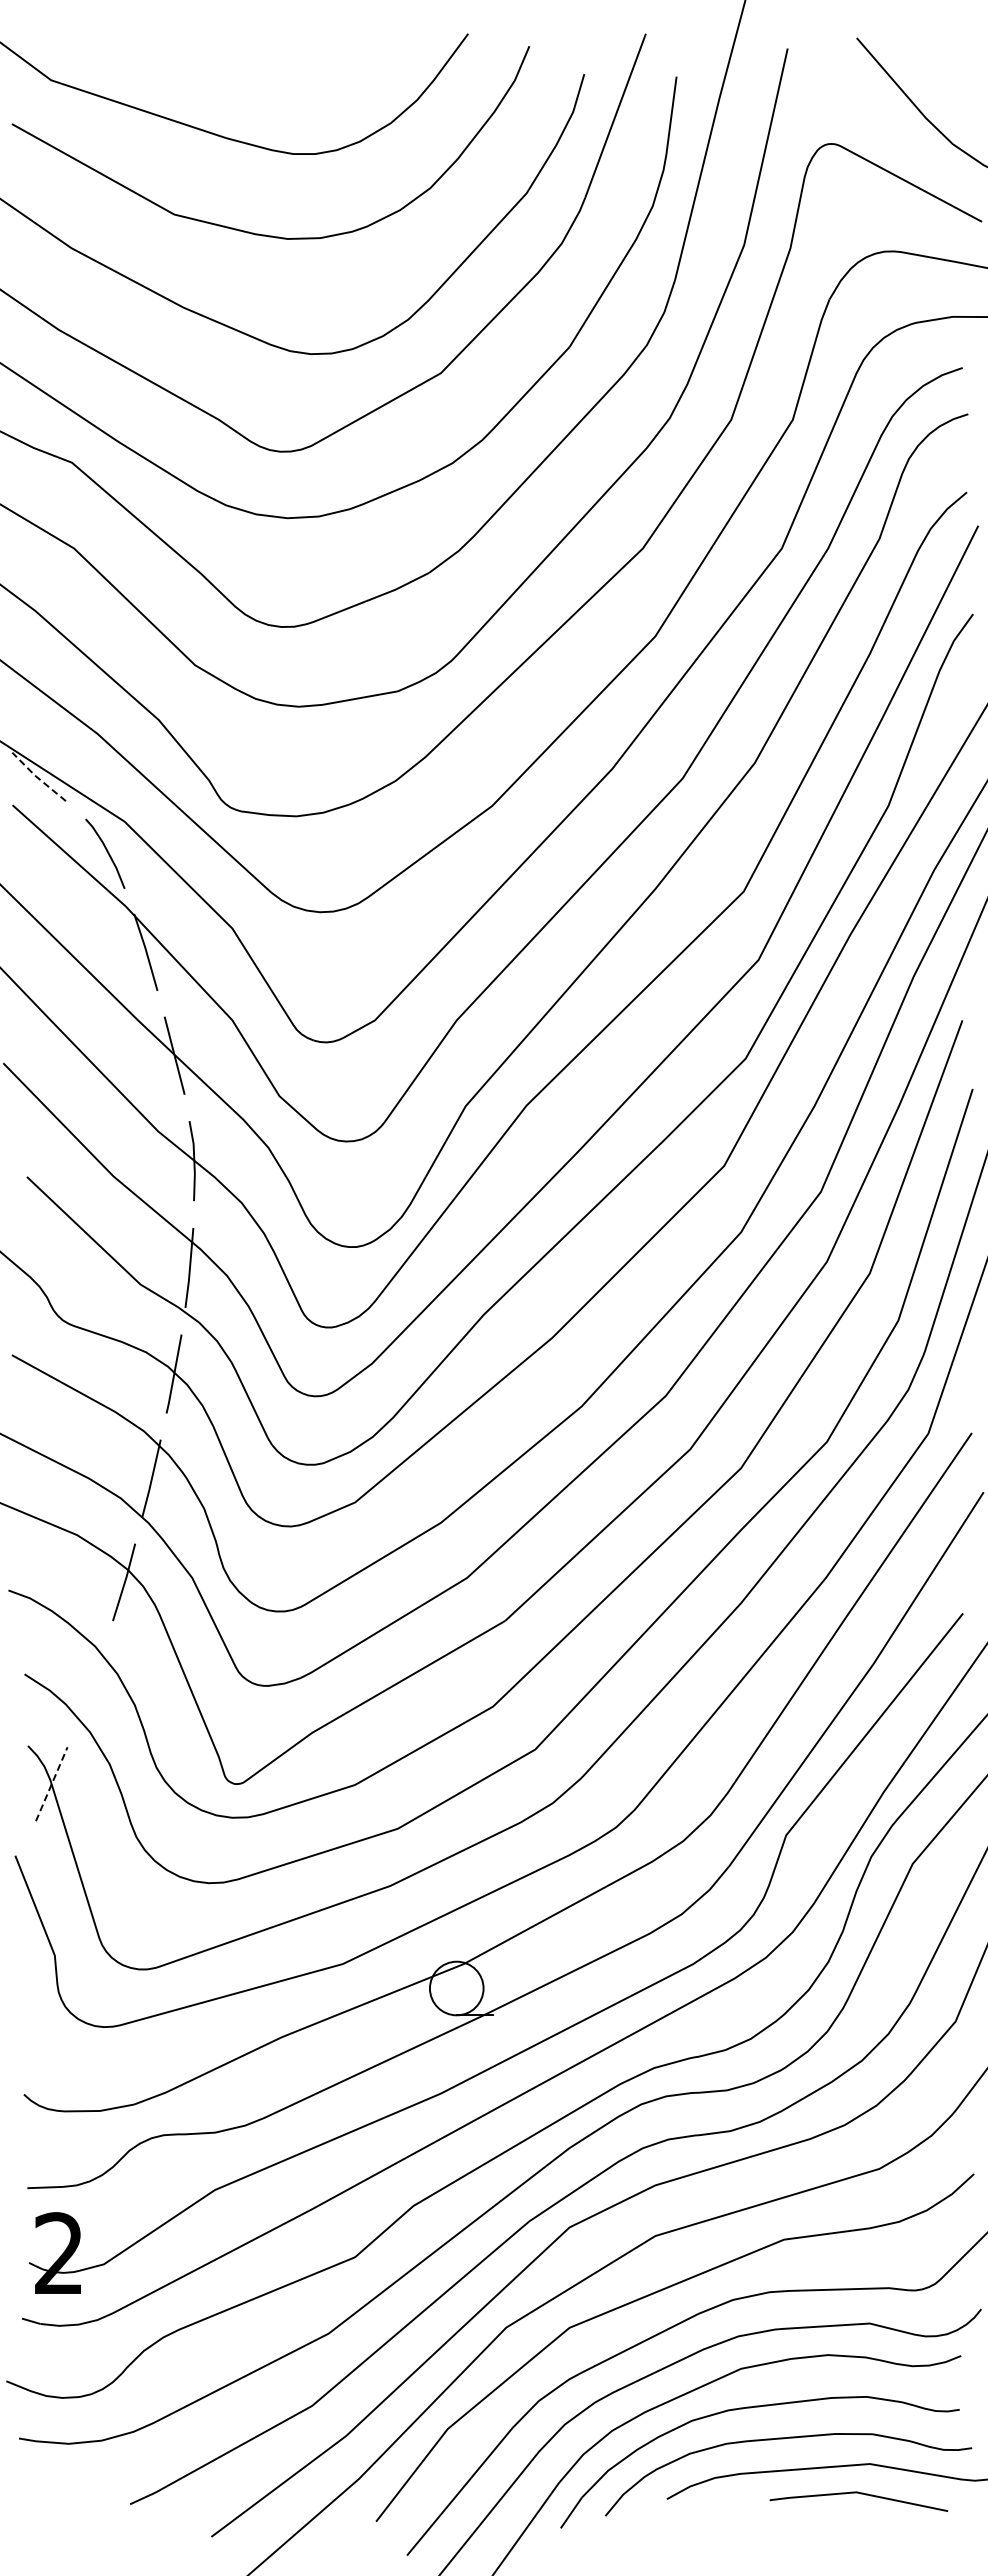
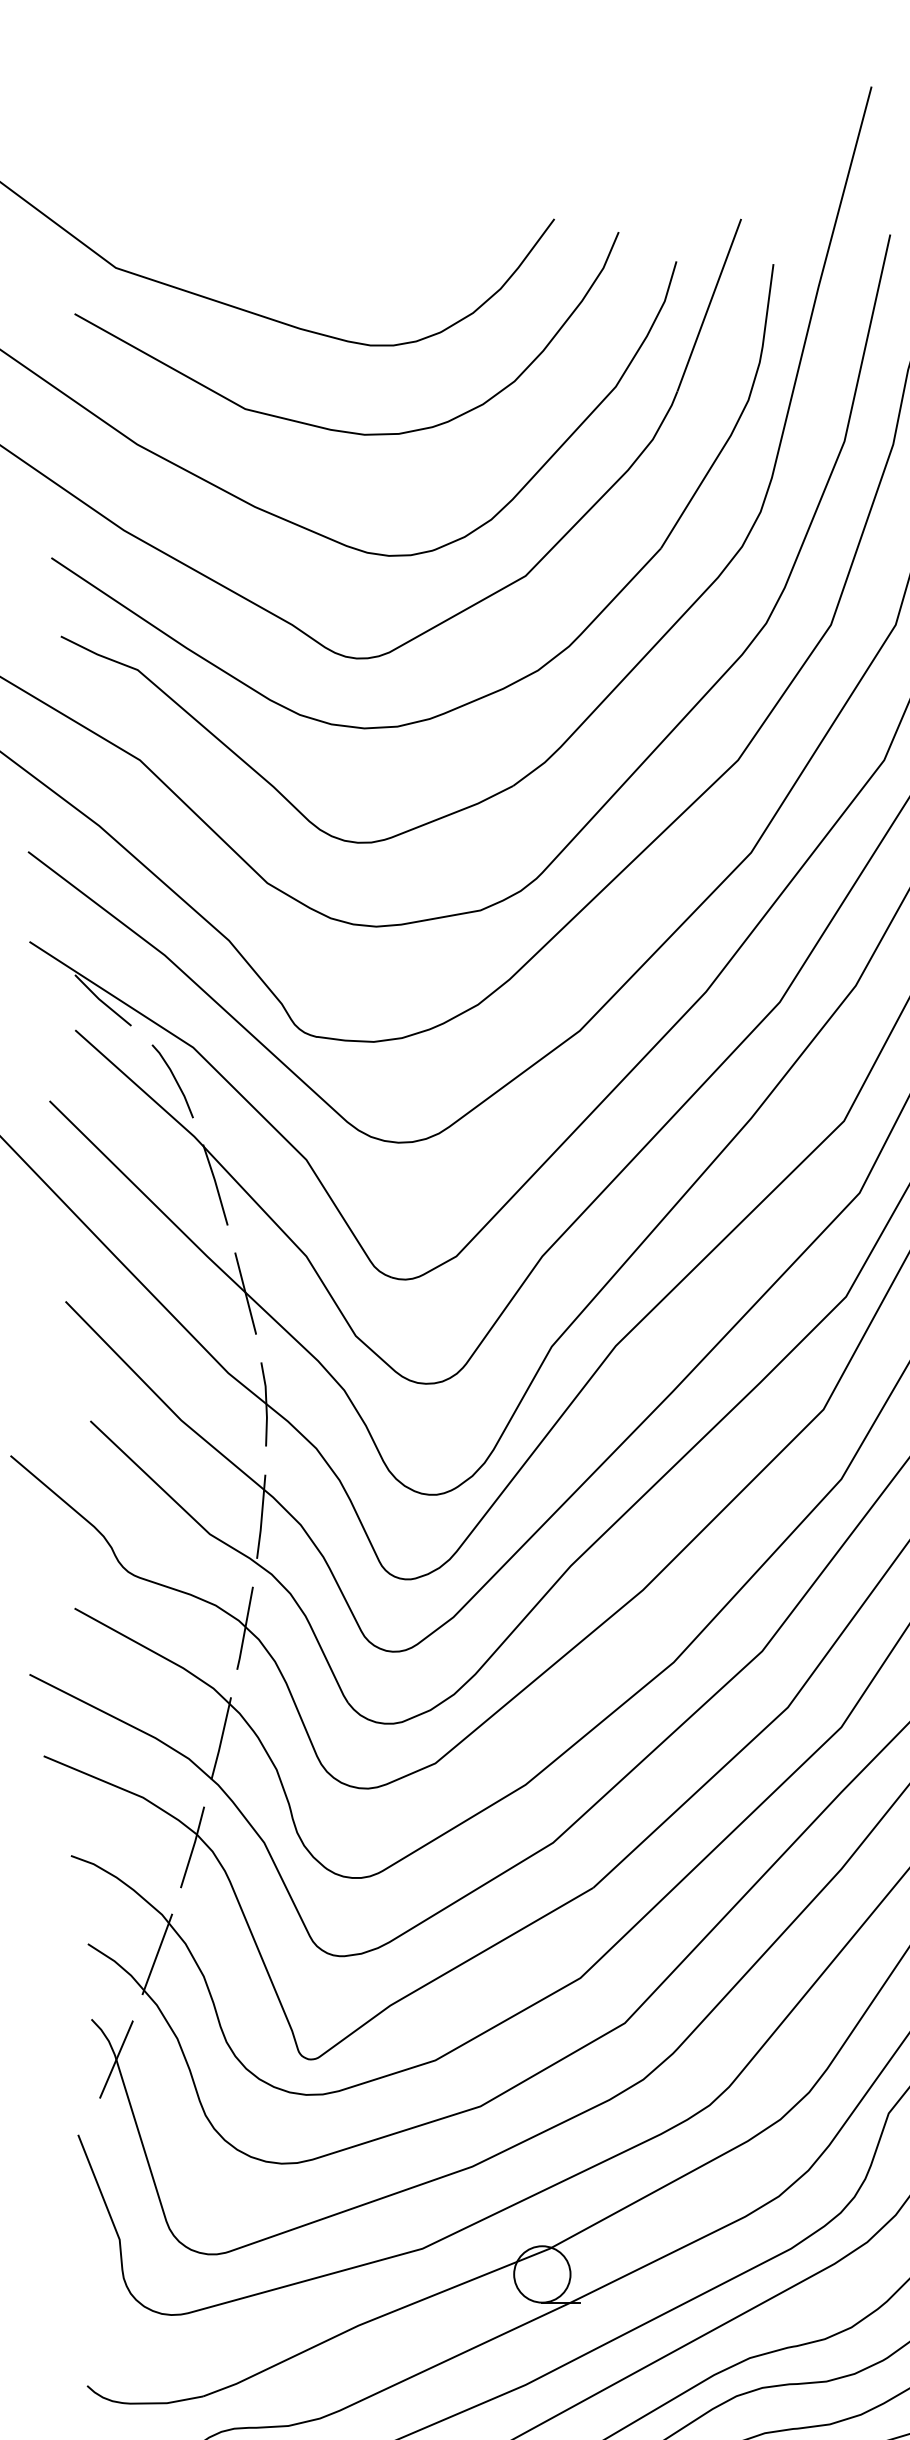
line: (37, 777) -> (101, 1001), dashed -> solid
line: (90, 1683) -> (157, 1953), added
line: (52, 1782) -> (117, 2057), dashed -> solid

